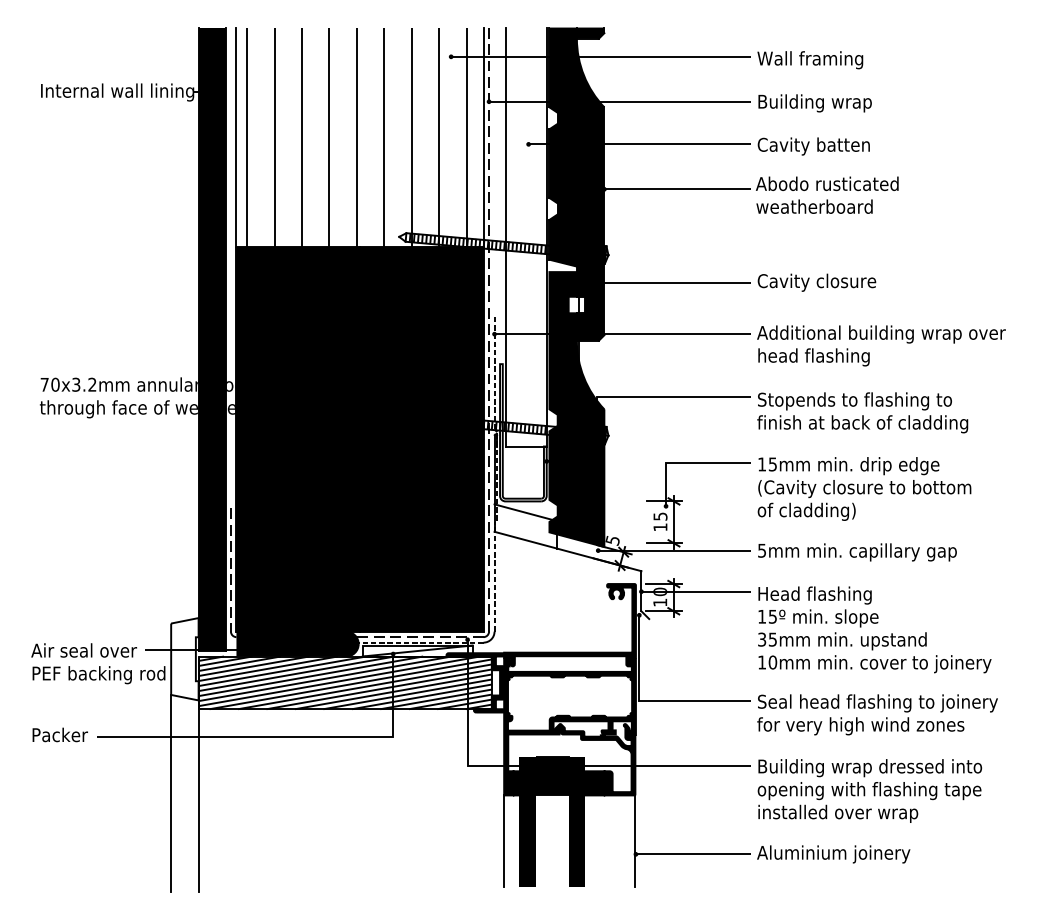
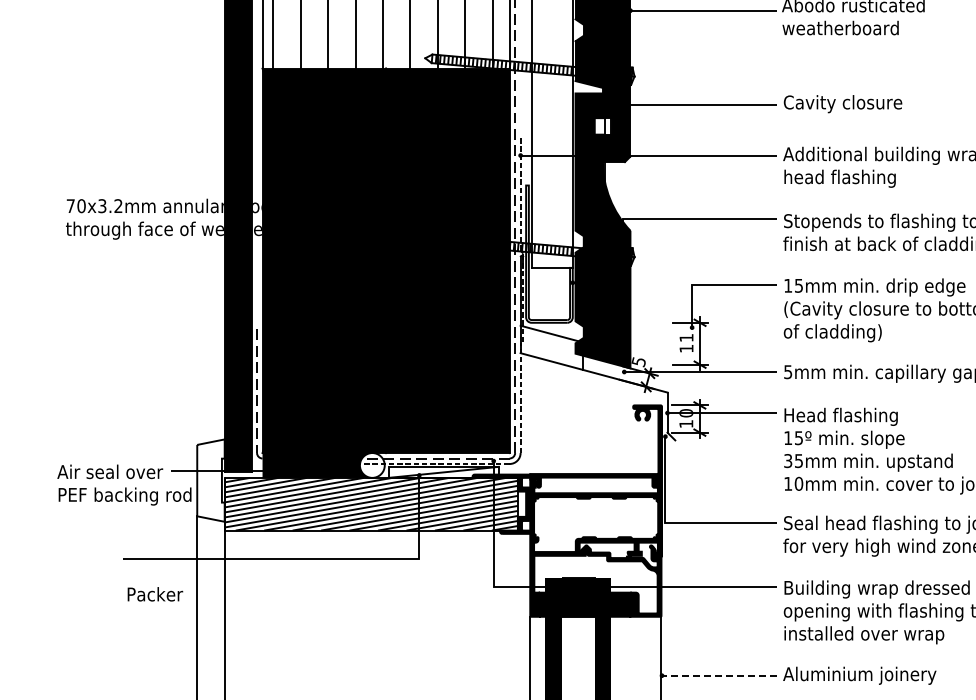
text: (660, 516) -> (686, 337), 15 -> 11
fill: (345, 643) -> (371, 464), removed
text: (59, 734) -> (154, 593), moved
line: (694, 854) -> (720, 675), solid -> dashed

